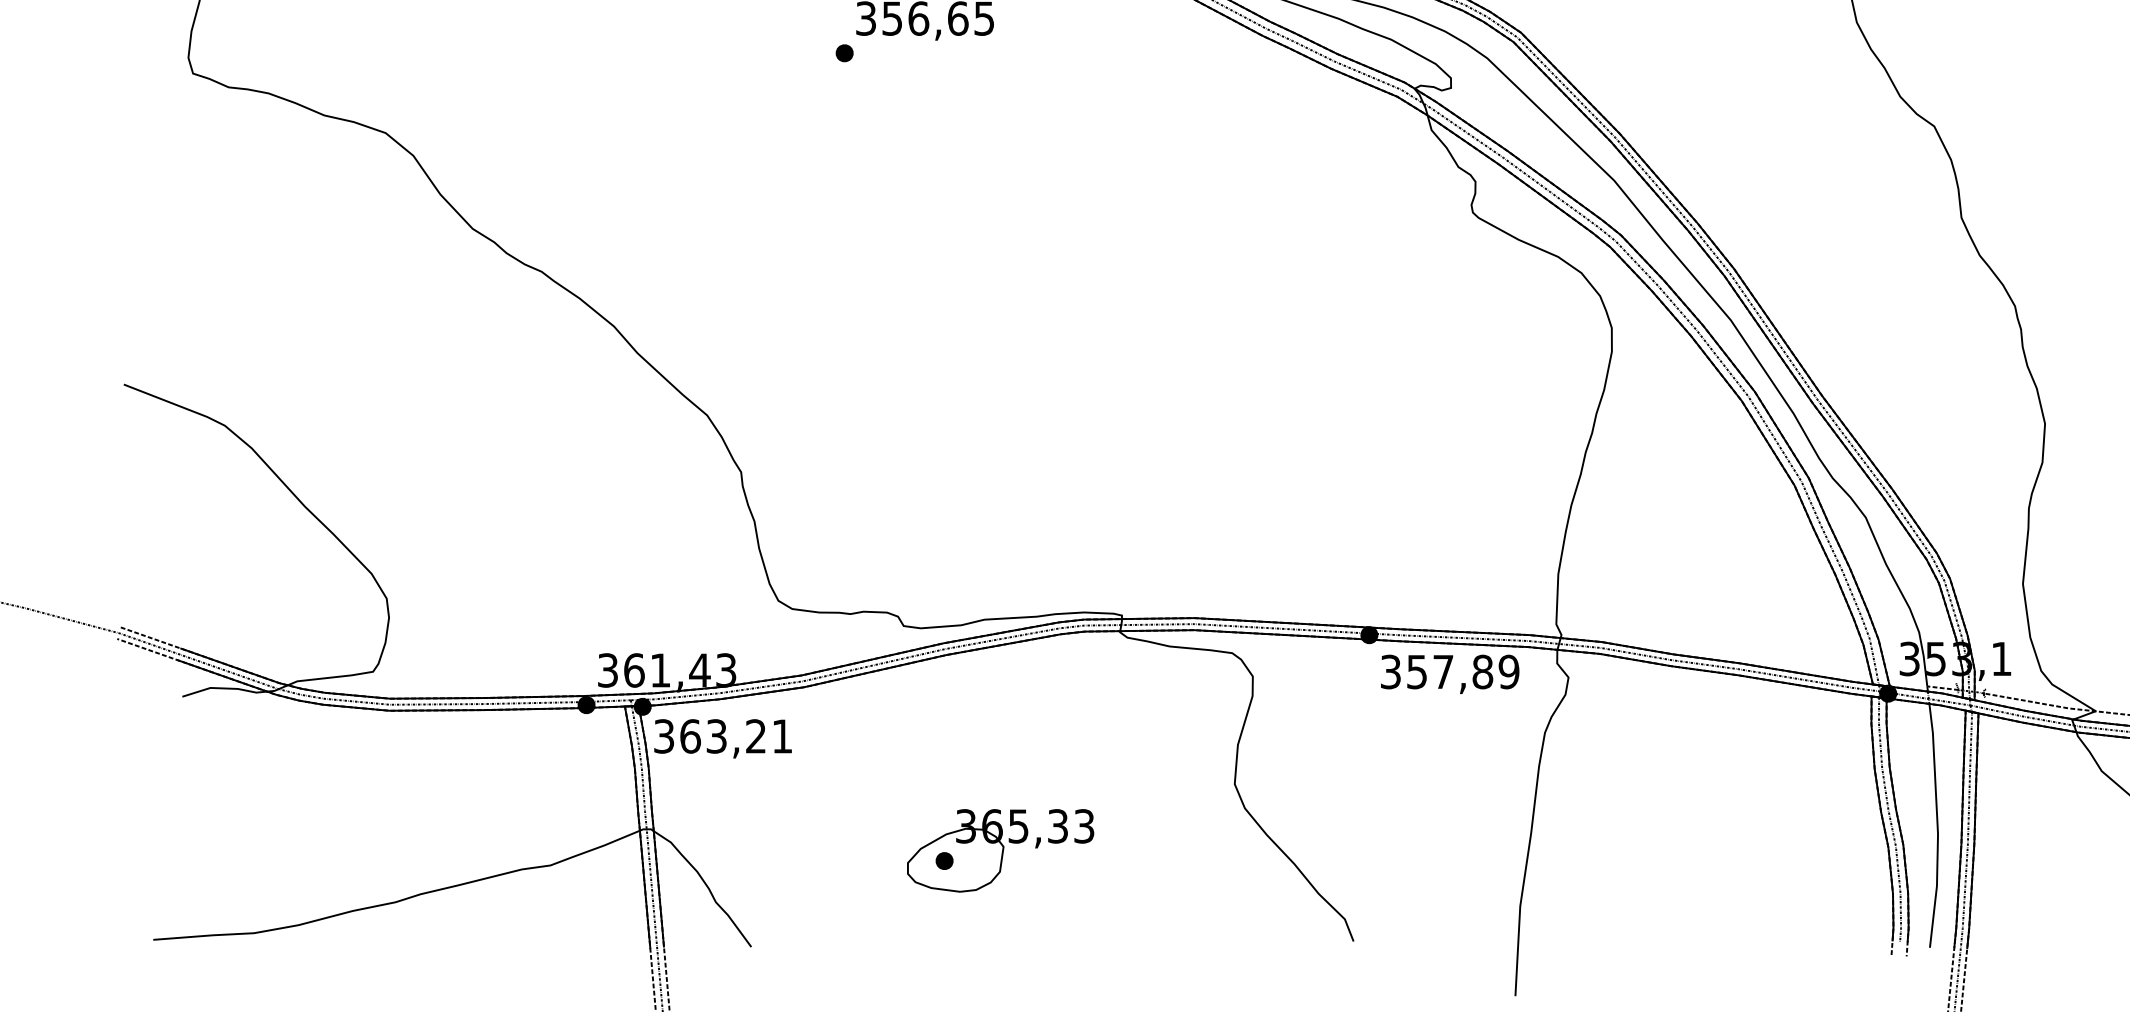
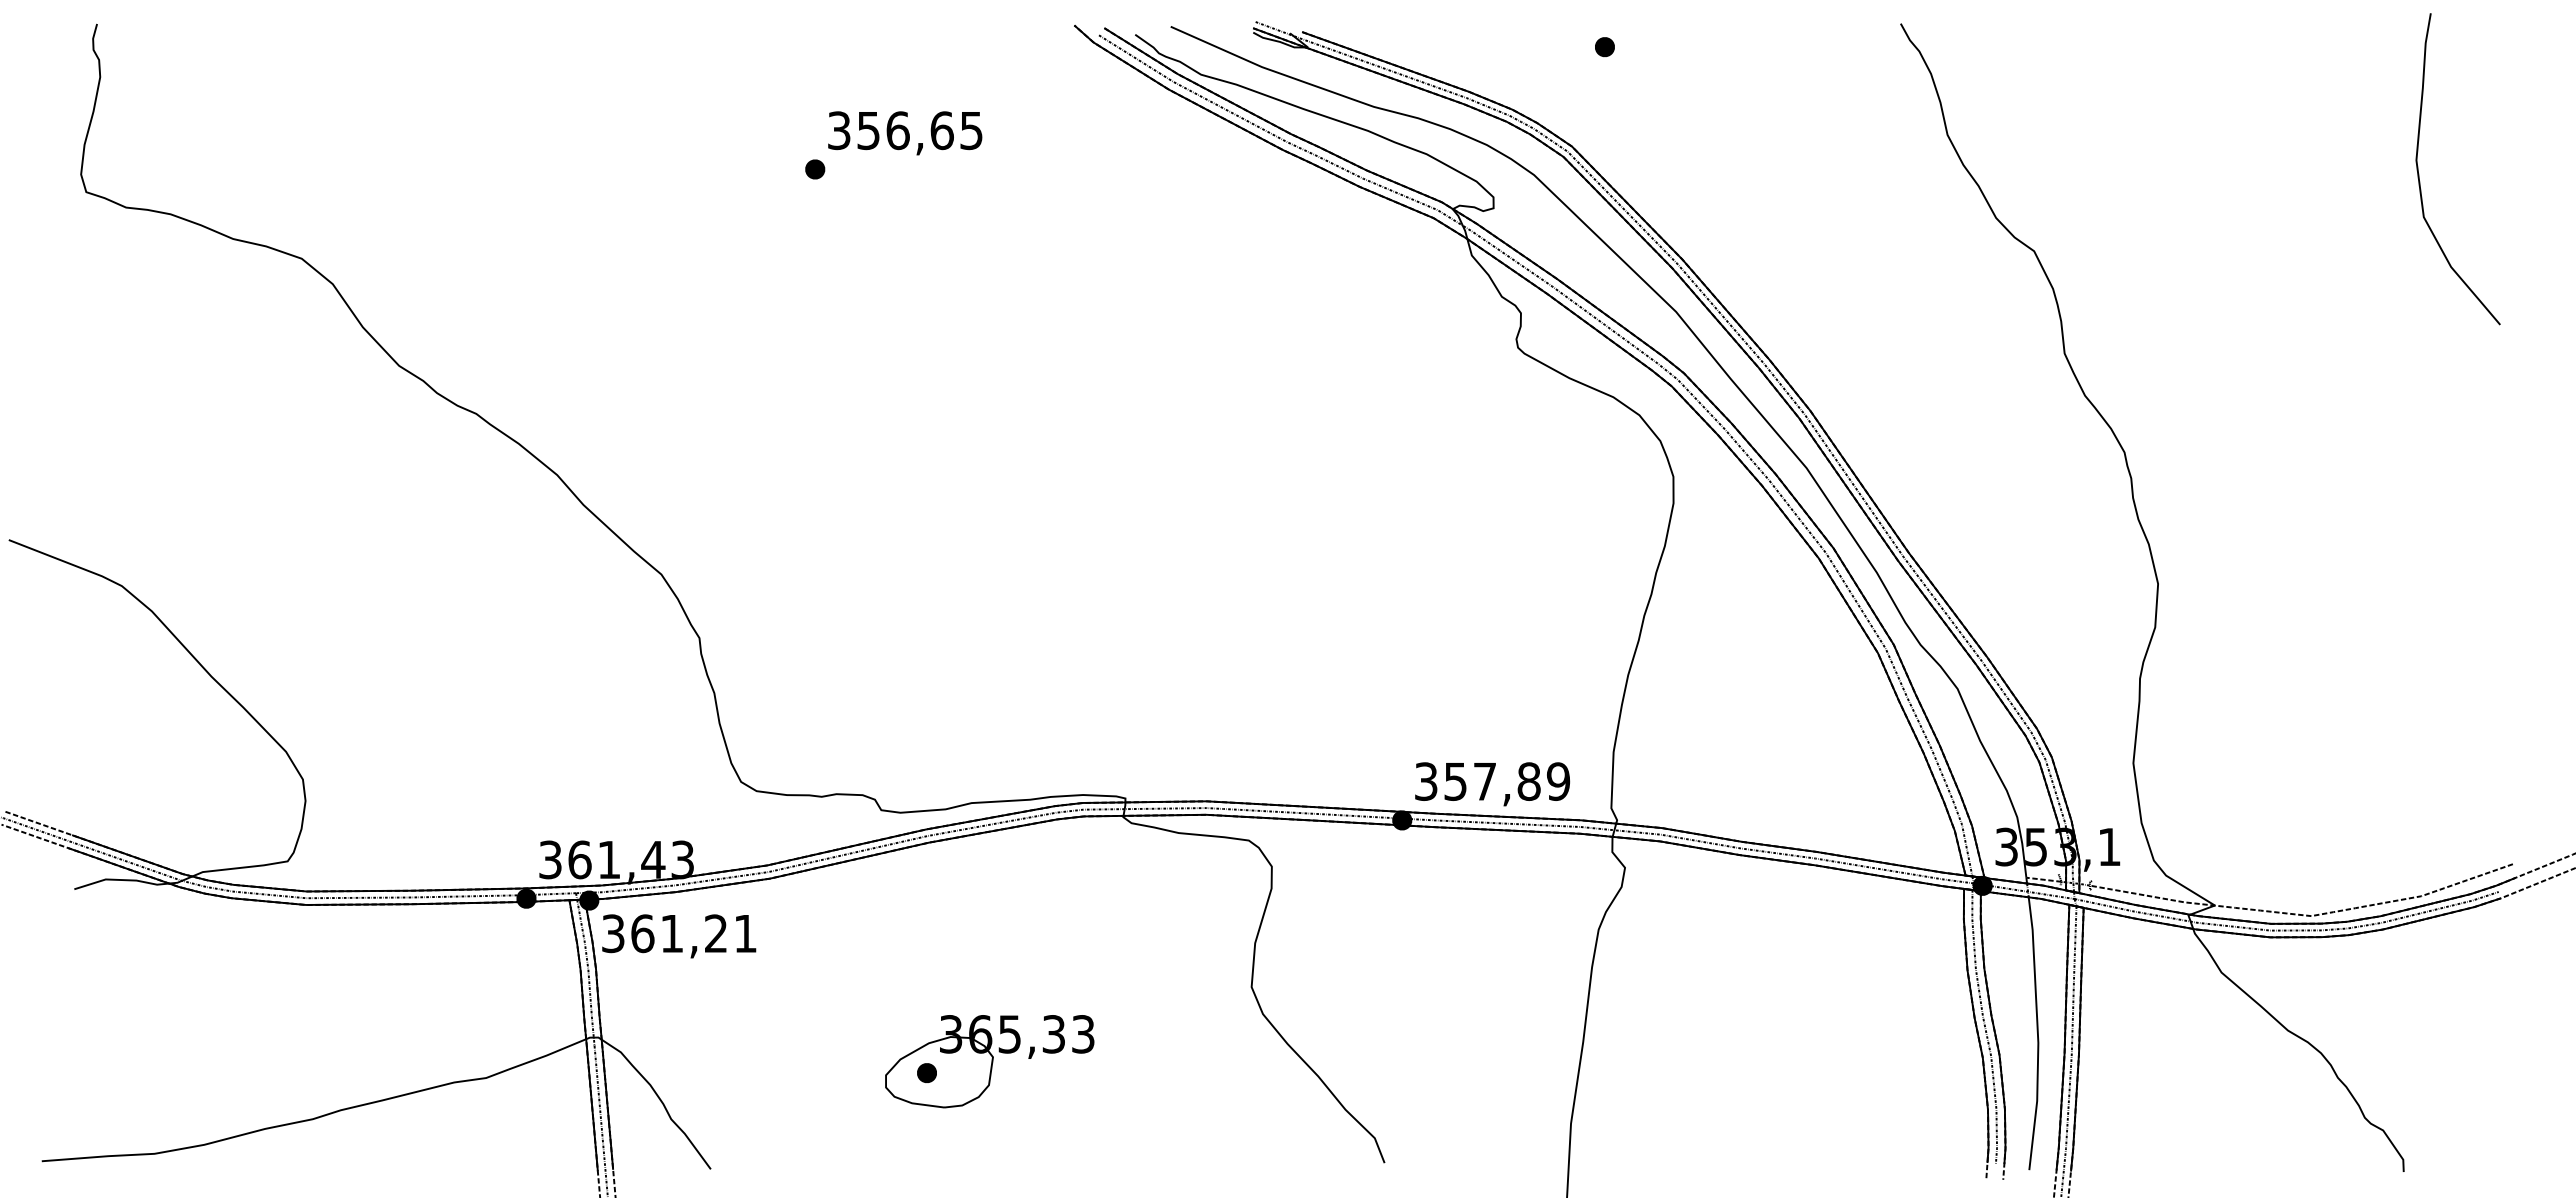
text: (1450, 674) -> (1492, 784), moved
text: (717, 736) -> (672, 933), 363,21 -> 361,21

